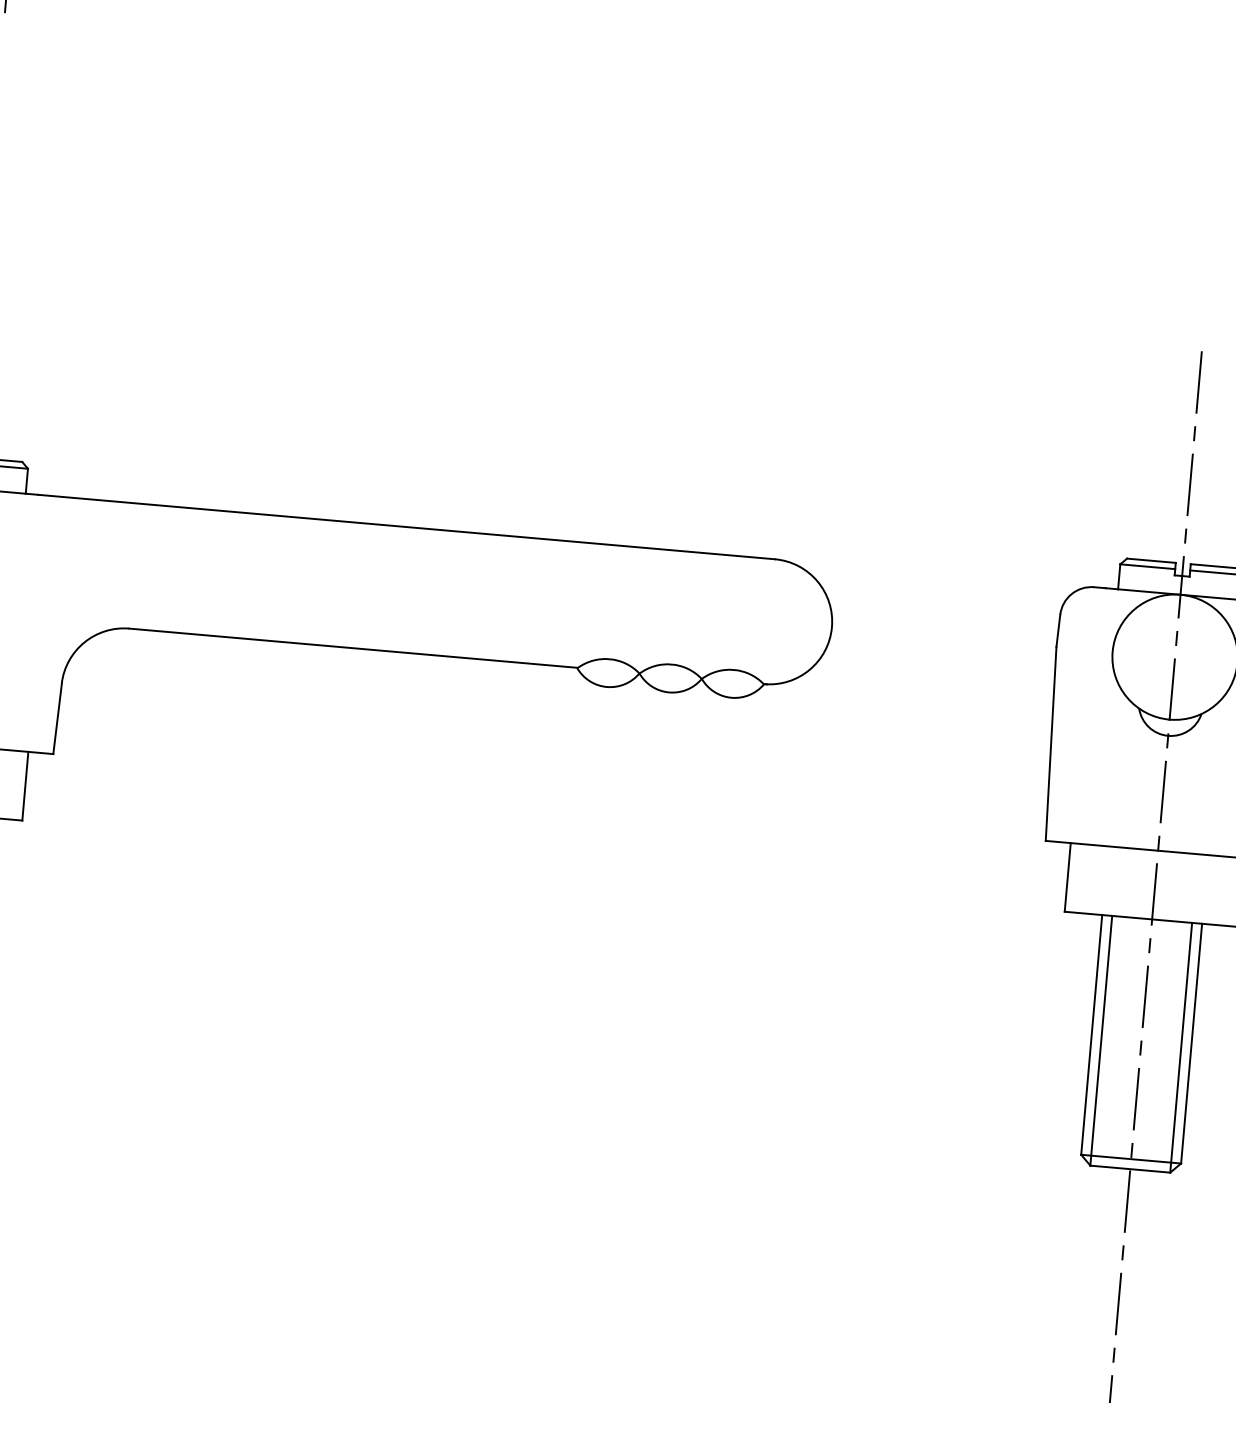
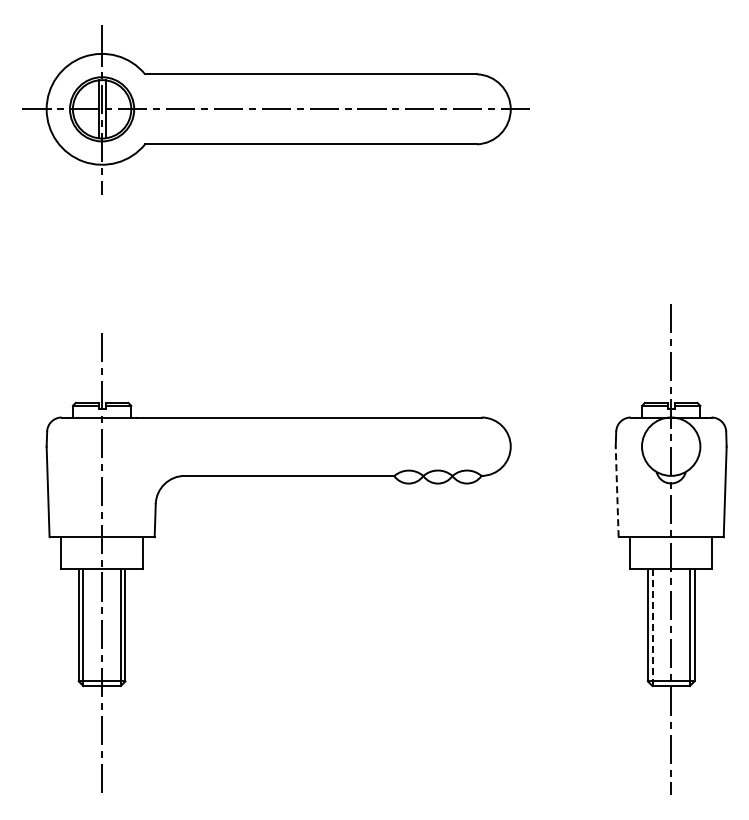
line: (1051, 742) -> (617, 491), solid -> dashed
line: (1101, 1042) -> (652, 628), solid -> dashed

